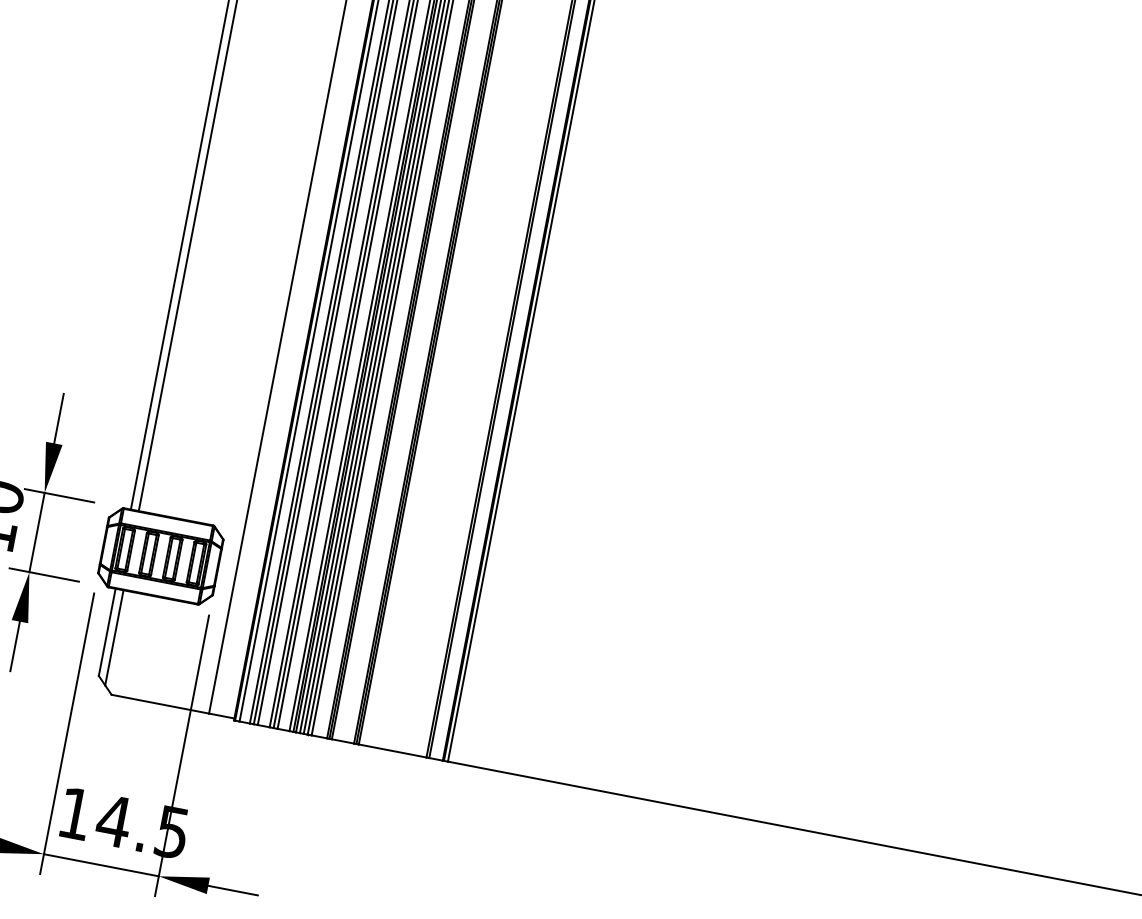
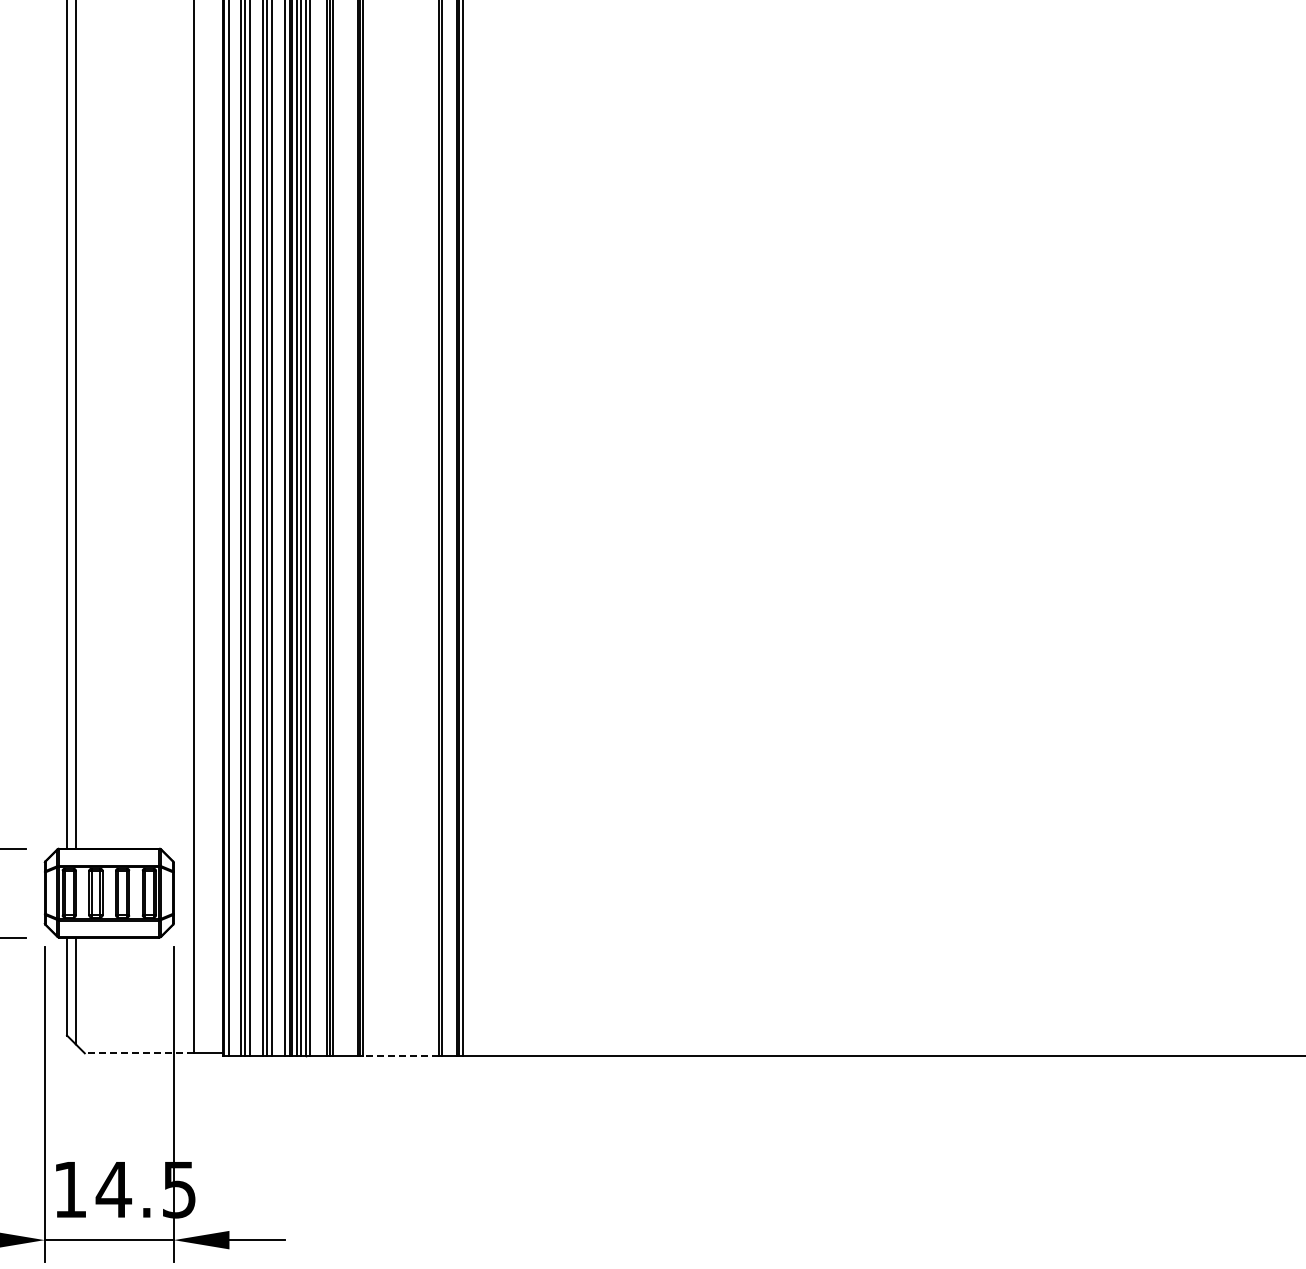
line: (160, 704) -> (139, 1053), solid -> dashed
line: (392, 750) -> (400, 1055), solid -> dashed

